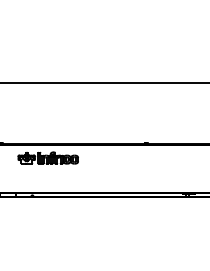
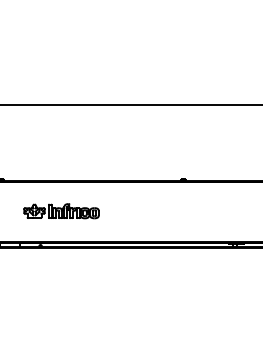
part: (48, 158) -> (61, 211), moved

